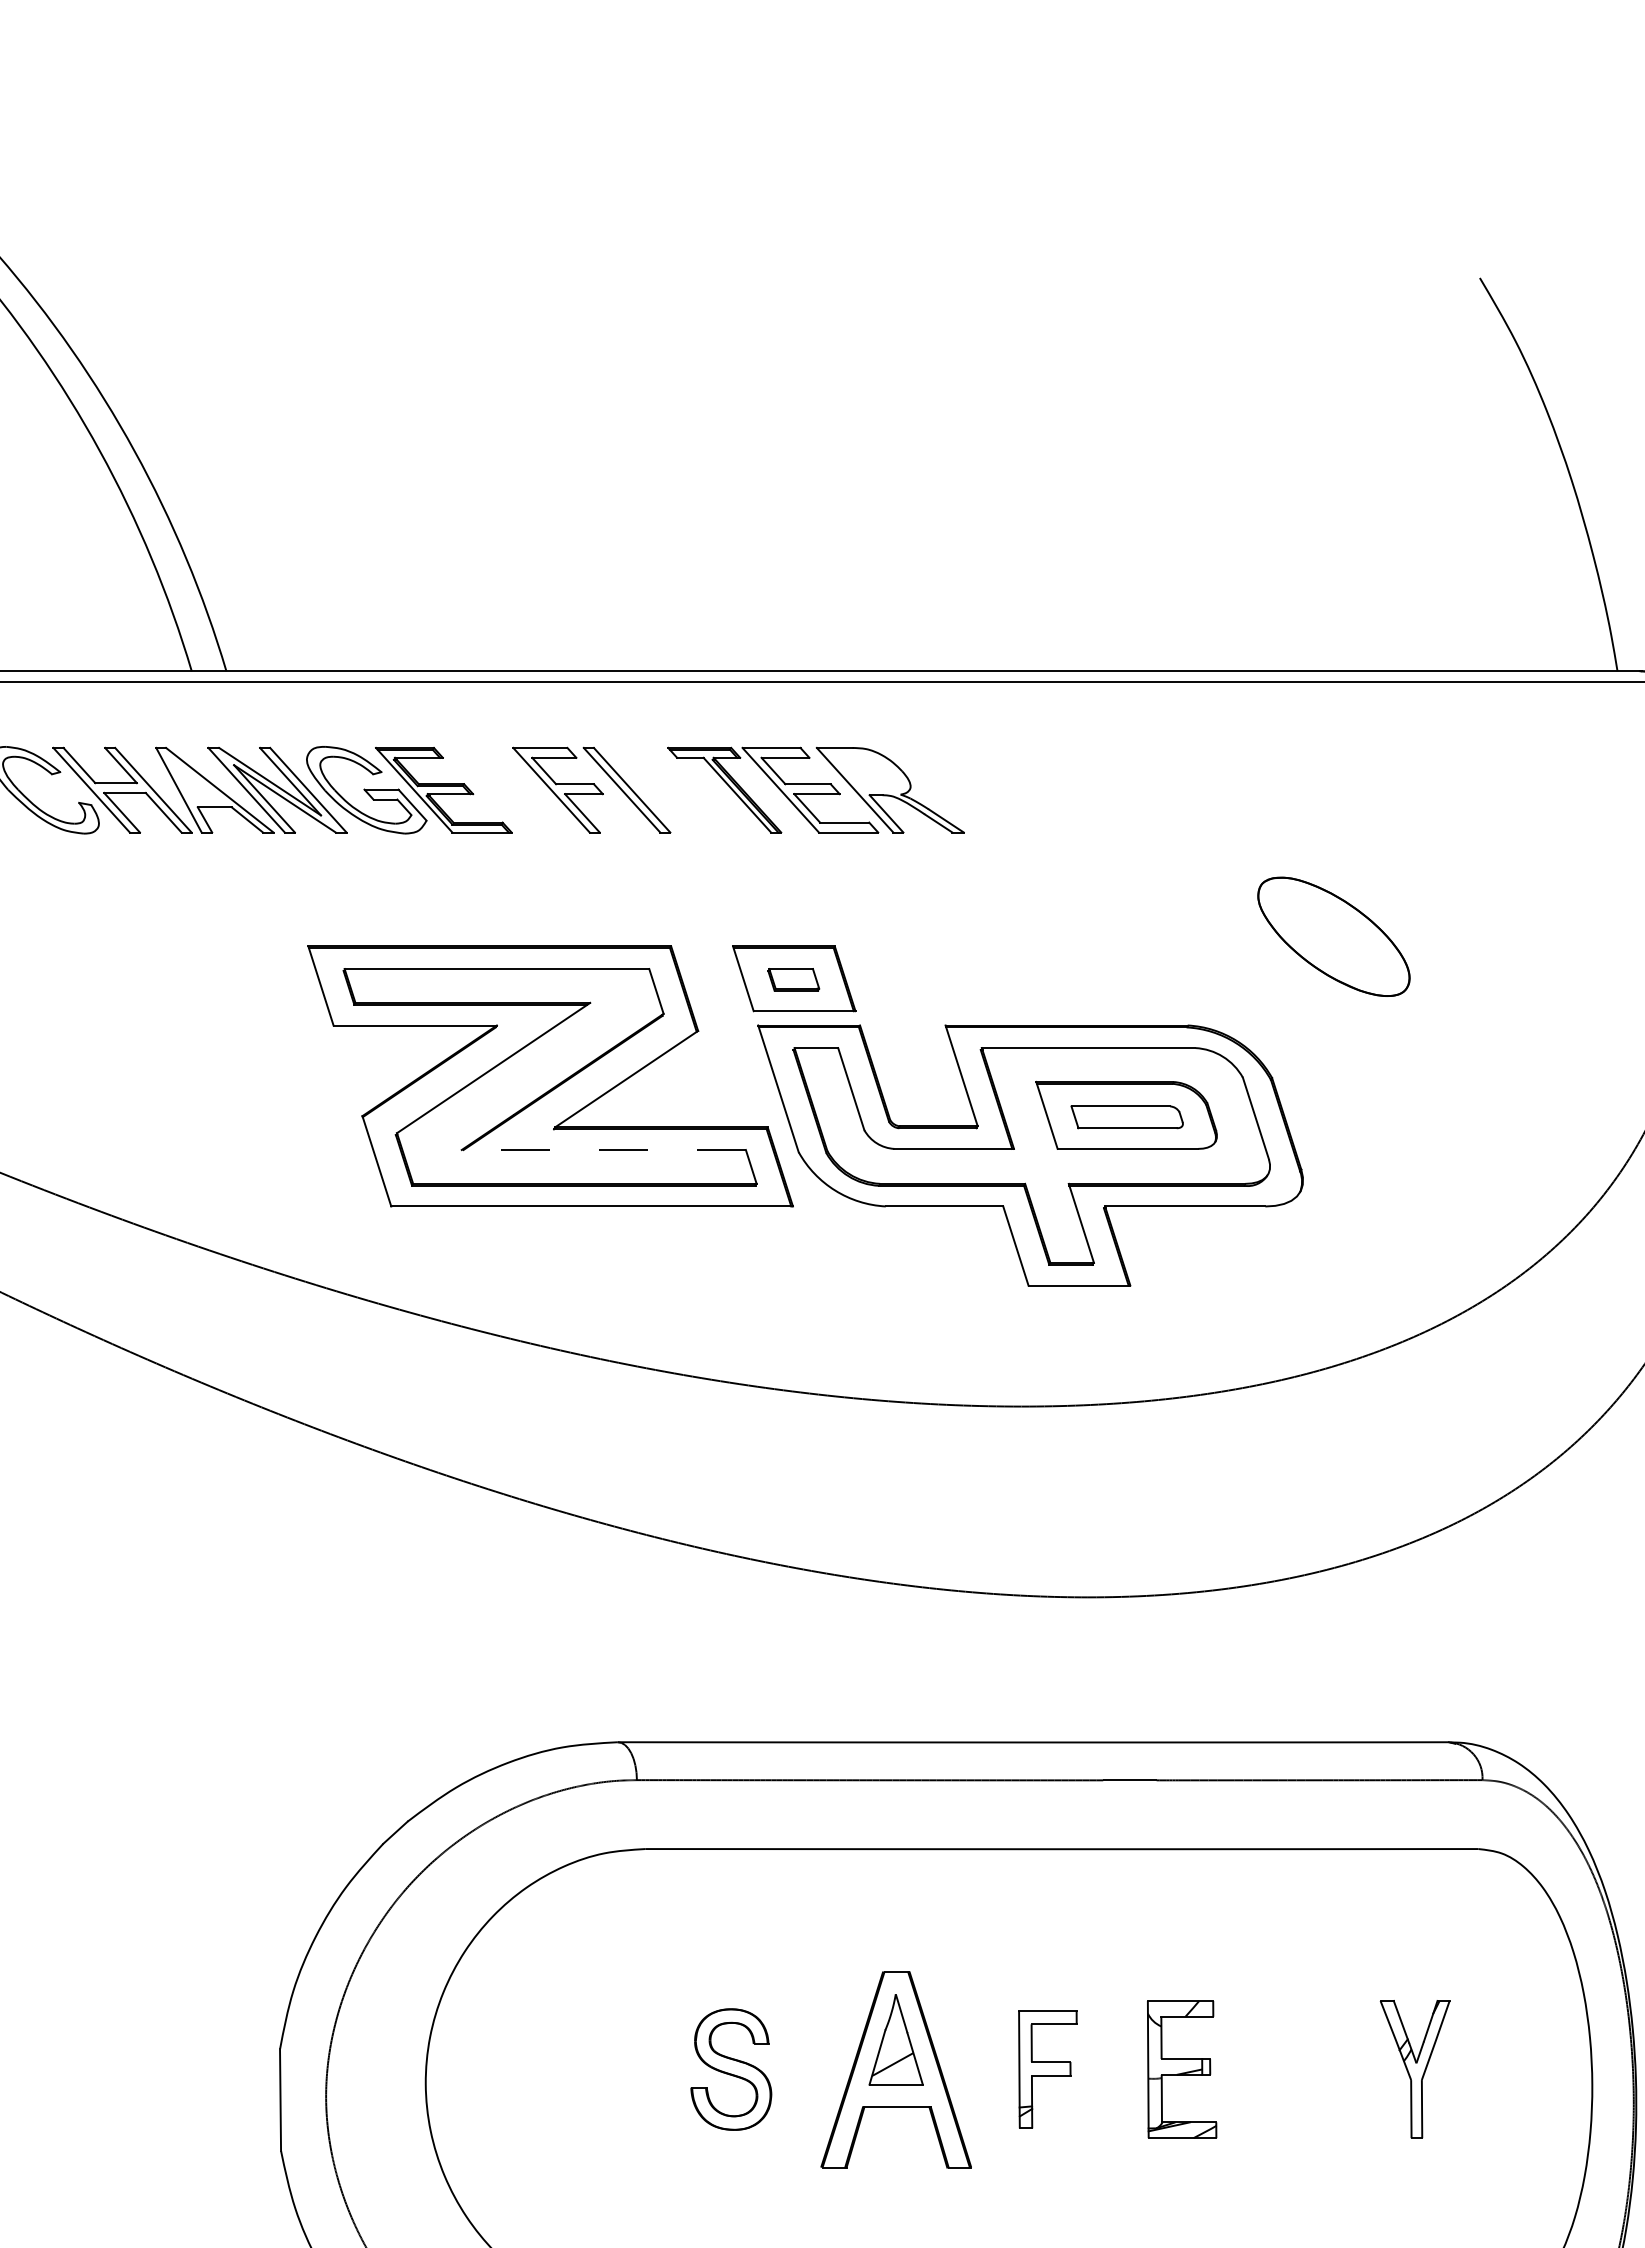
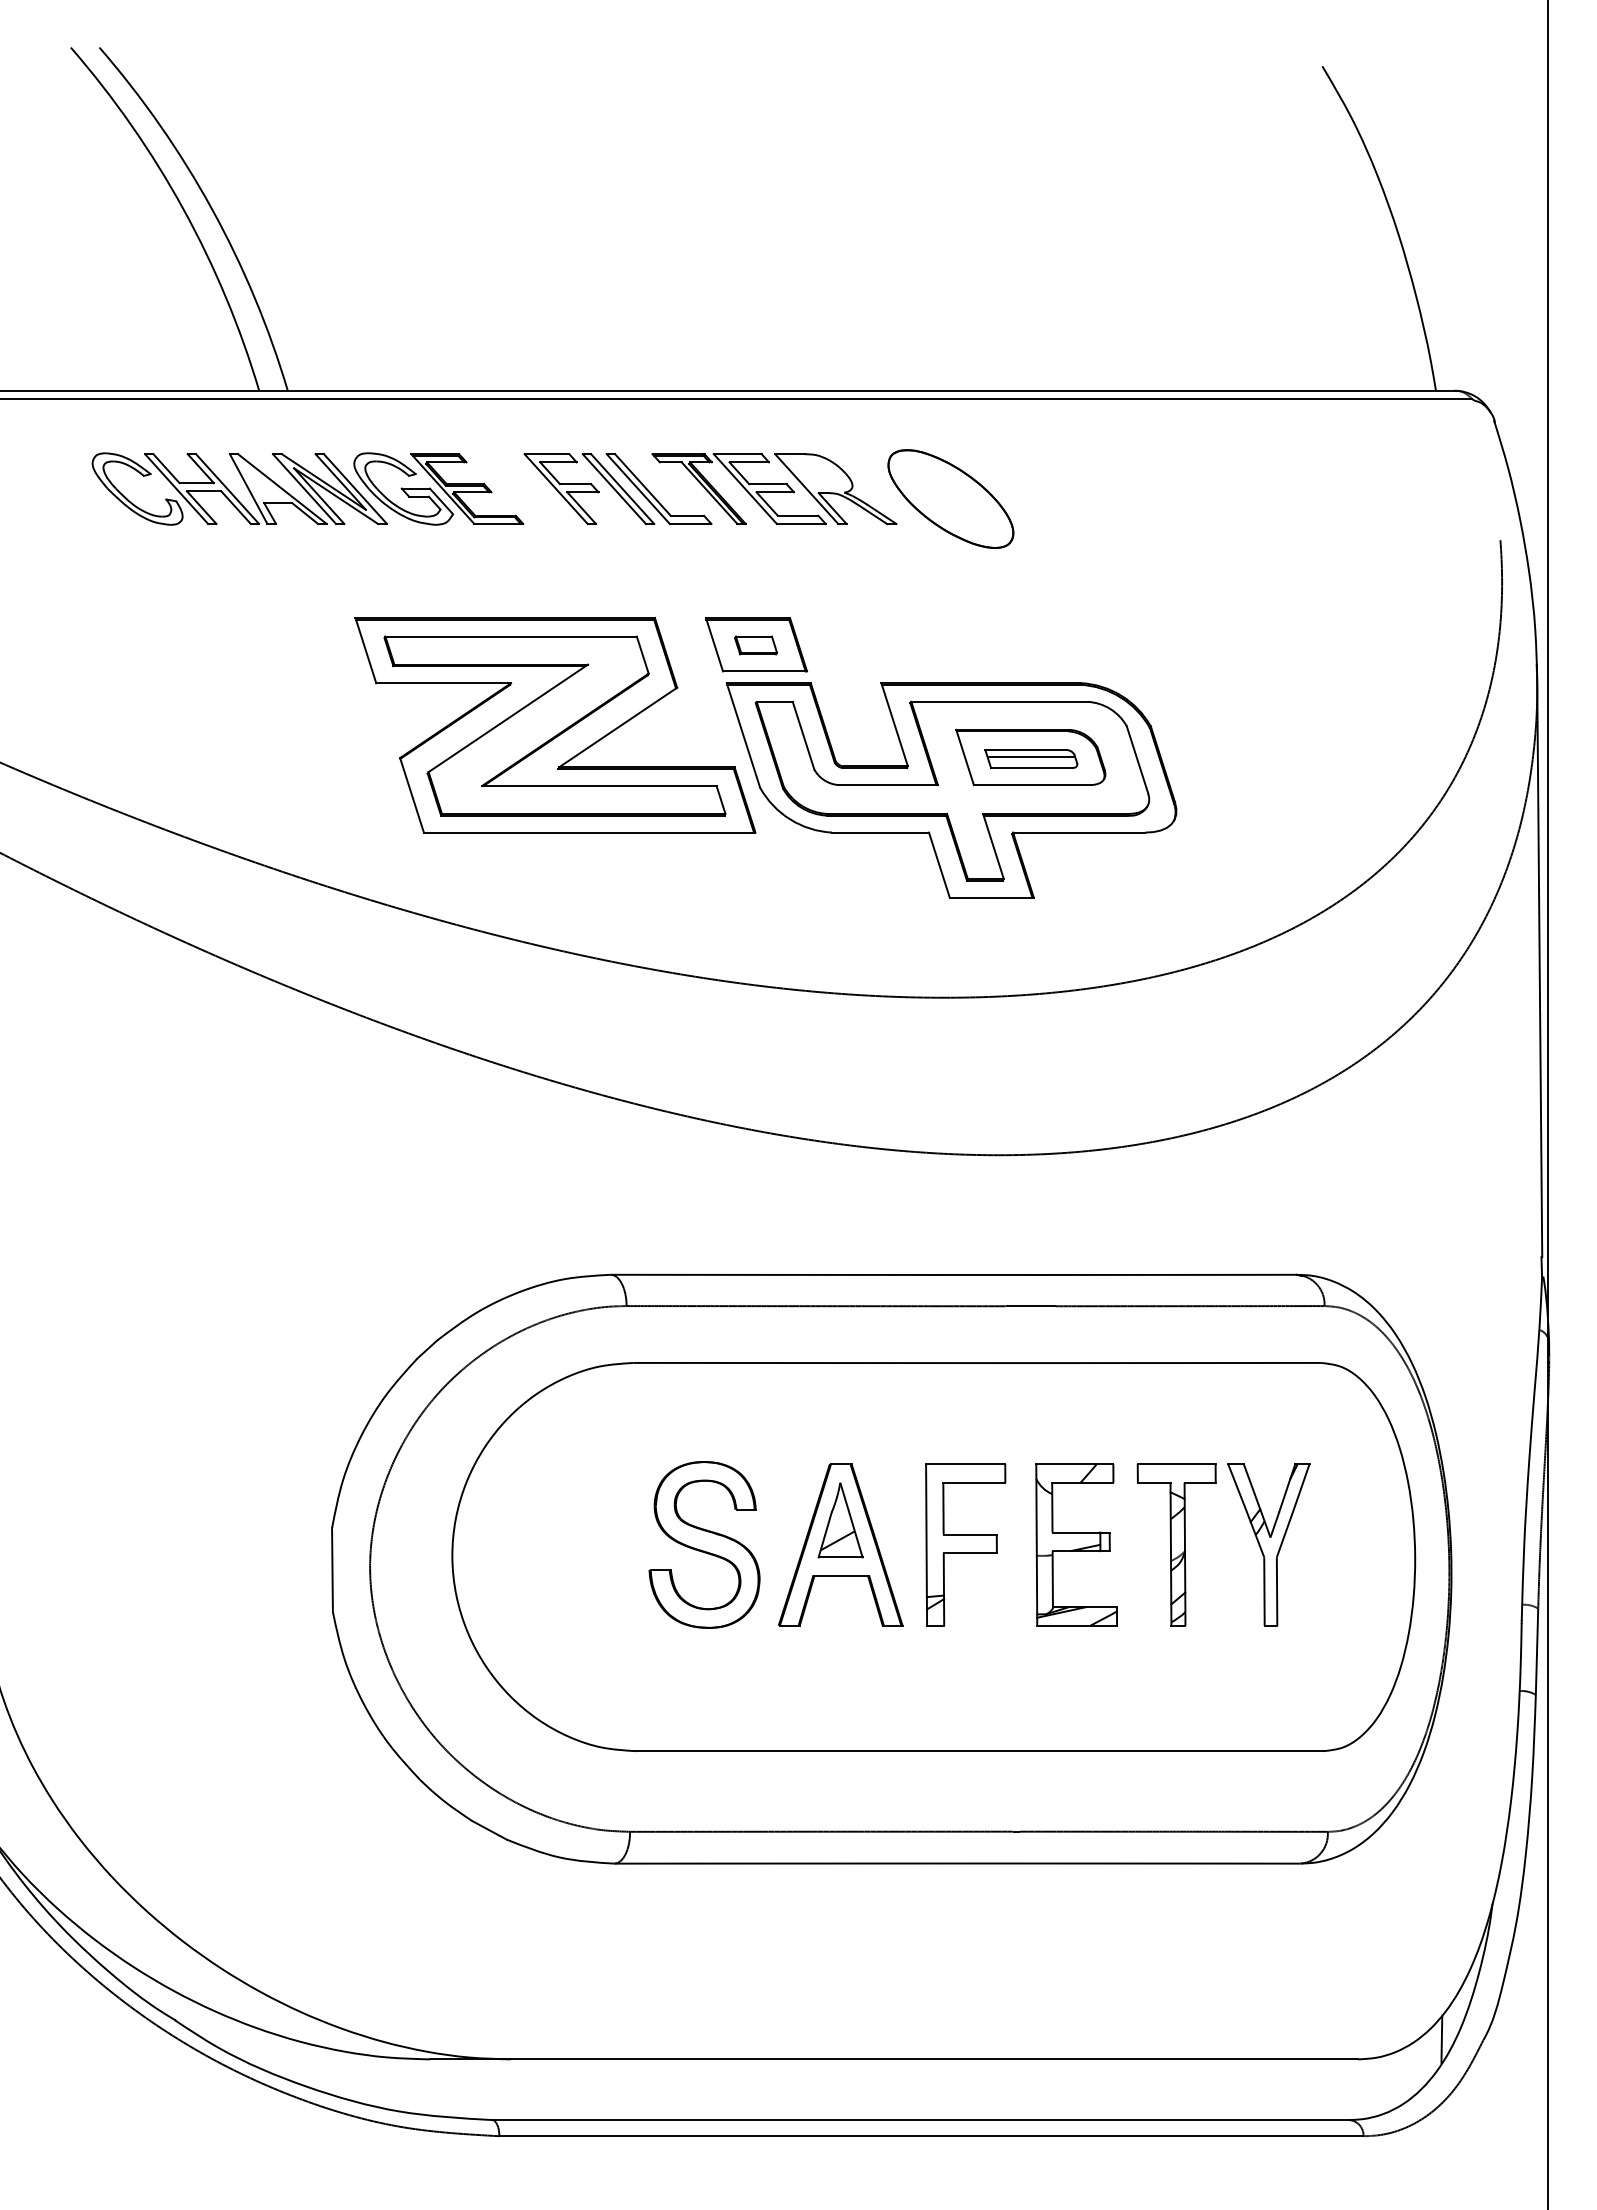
part: (667, 794) -> (651, 492), added
part: (1333, 936) -> (950, 498), moved
line: (1127, 1115) -> (1031, 757), added
line: (602, 1149) -> (598, 785), dashed -> solid
part: (731, 2069) -> (704, 1544), size x1.67
part: (1047, 2069) -> (965, 1544), size x1.67
part: (1181, 2069) -> (1076, 1544), size x1.43
part: (1303, 2069) -> (1176, 1544), added
part: (1414, 2069) -> (1268, 1544), size x1.43

